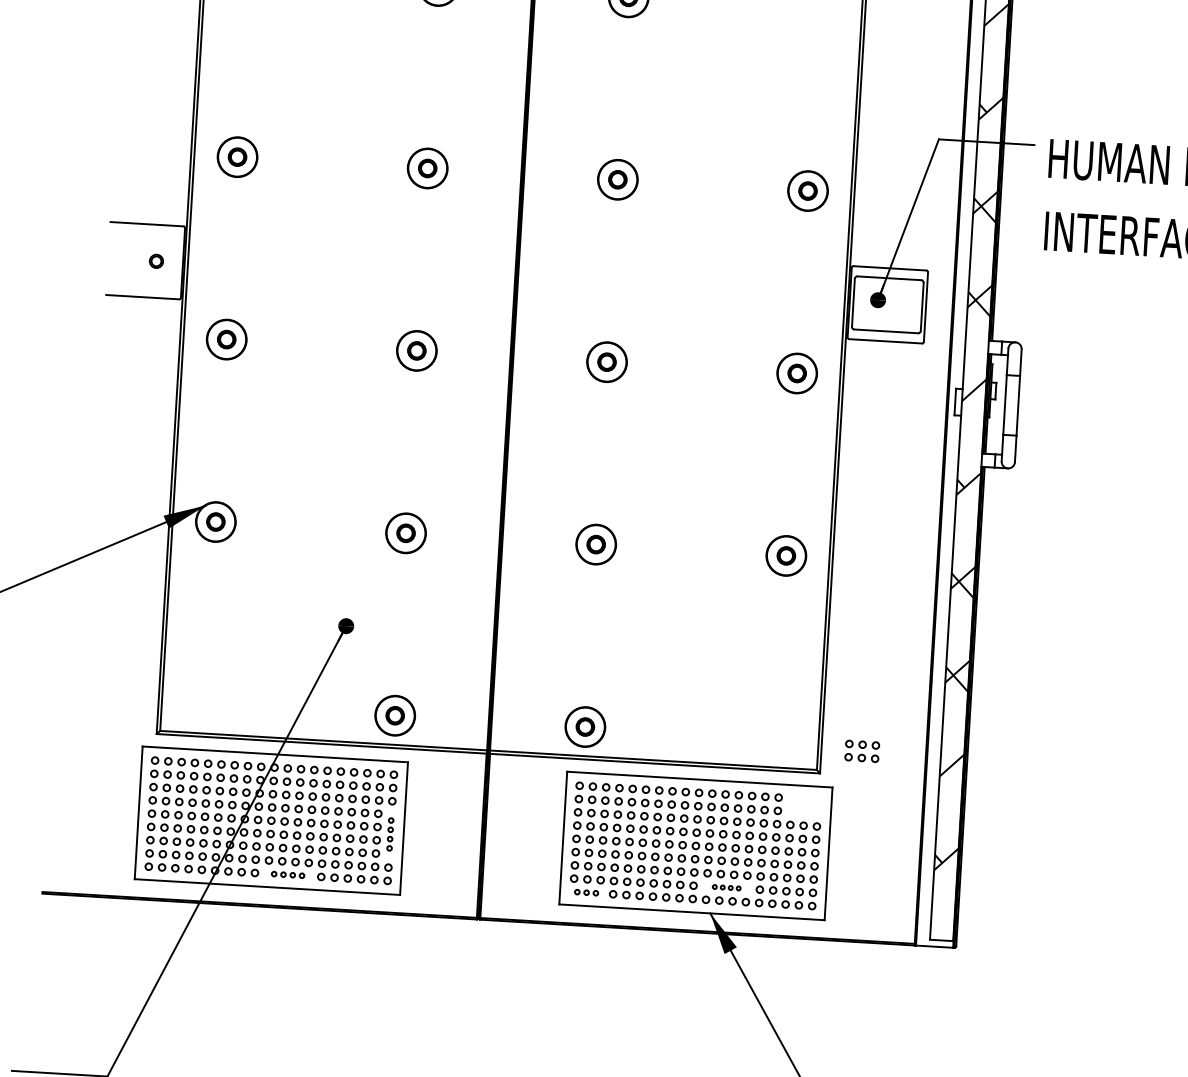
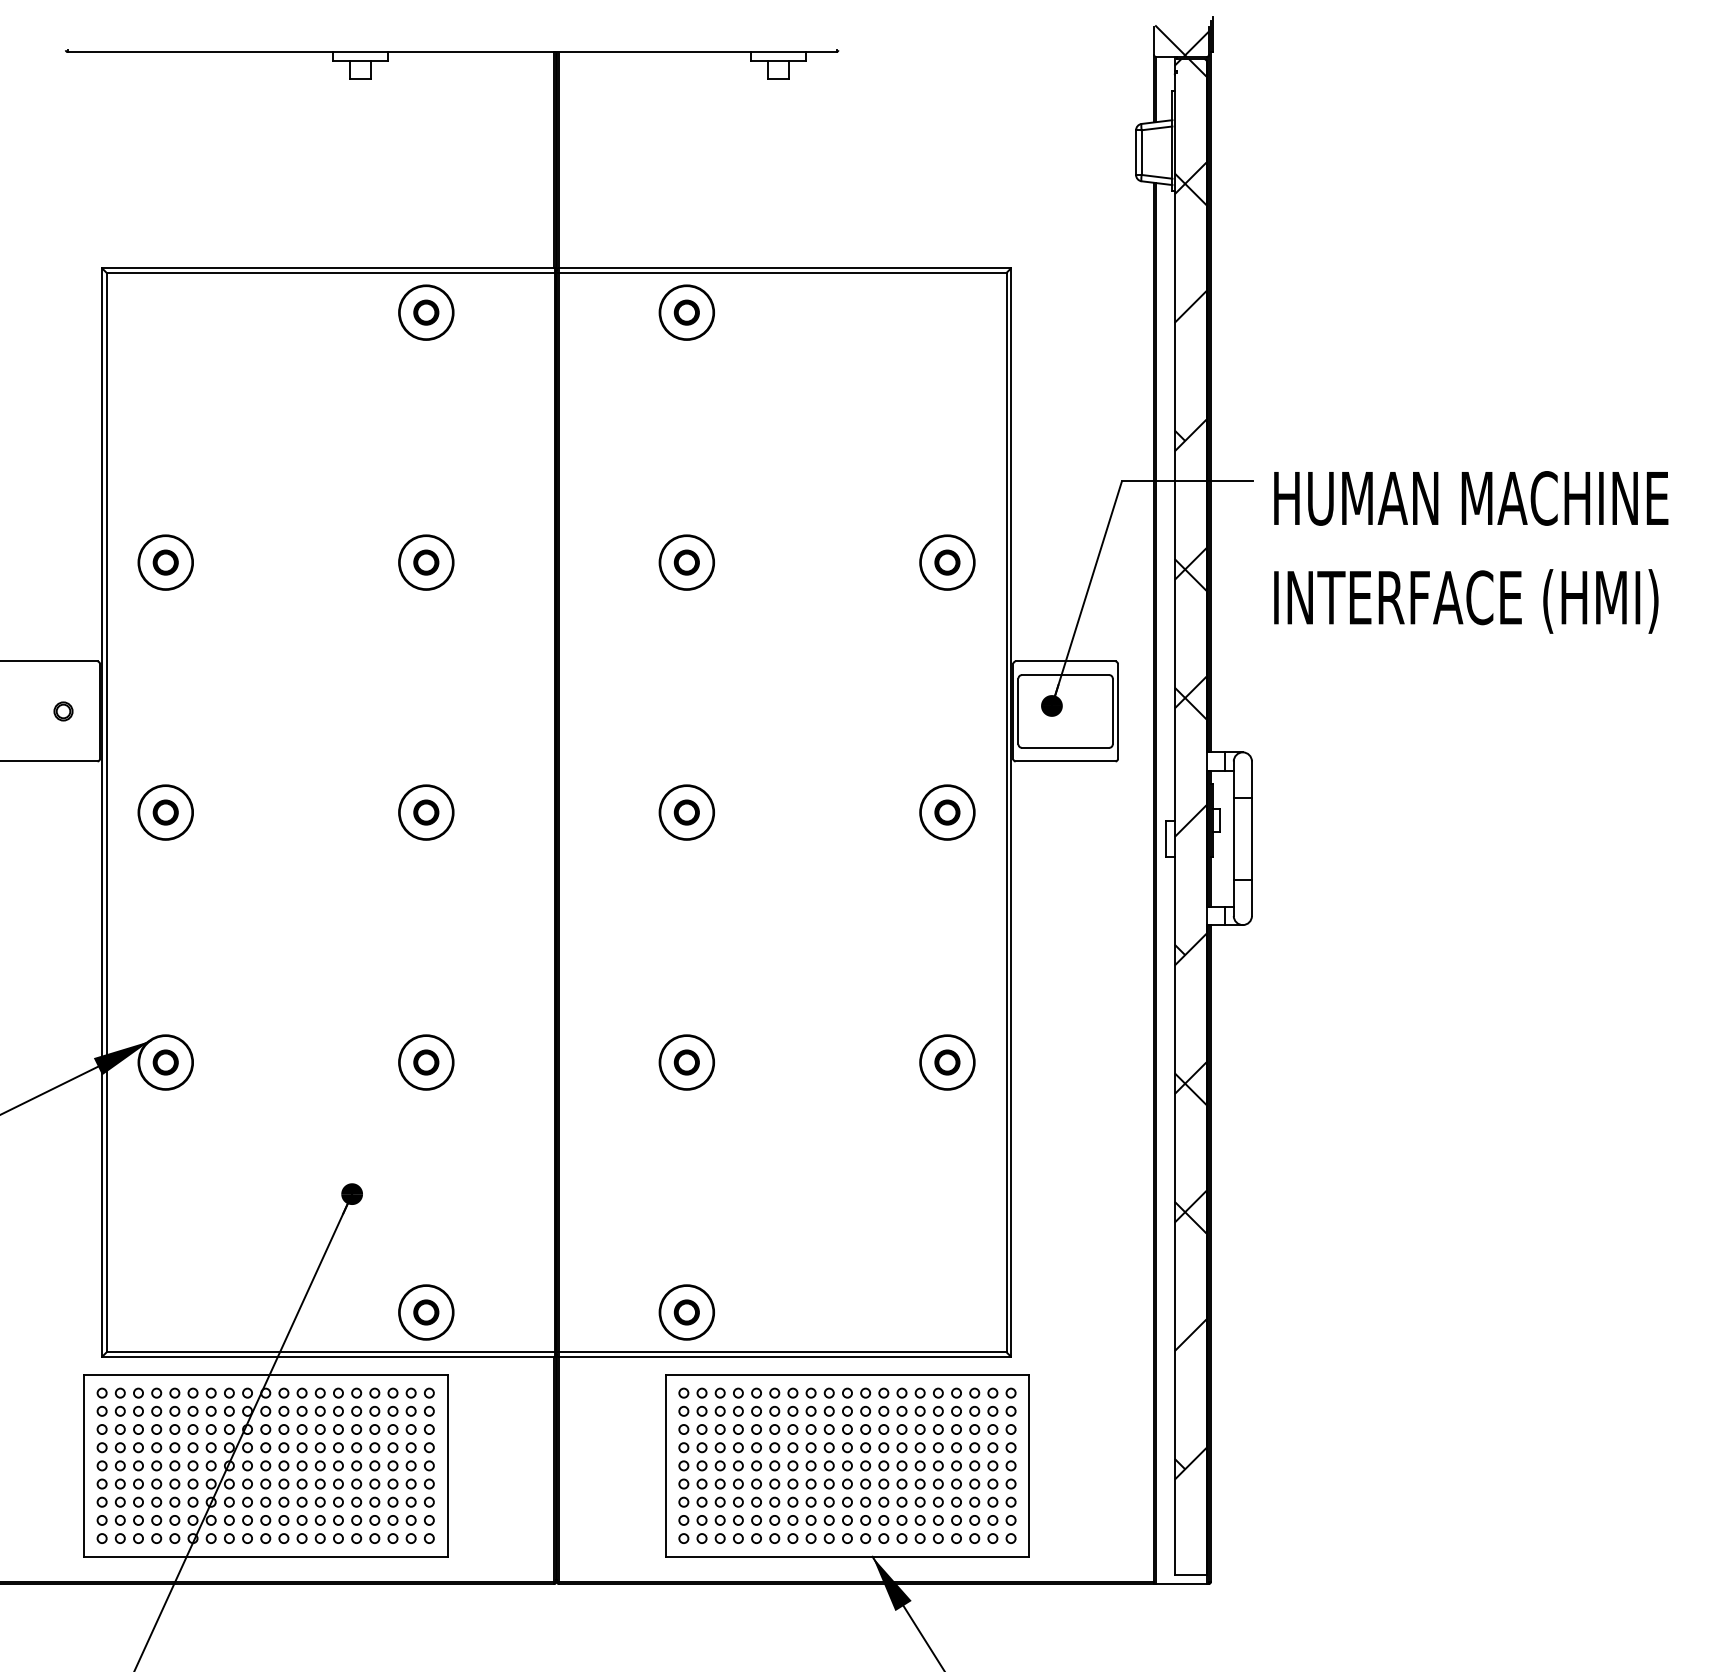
part: (861, 750) -> (992, 1401), moved
part: (390, 834) -> (429, 1474), size x1.43
part: (287, 874) -> (292, 1538), size x1.43
part: (726, 887) -> (892, 1520), size x1.67
part: (586, 892) -> (701, 1538), size x1.43

